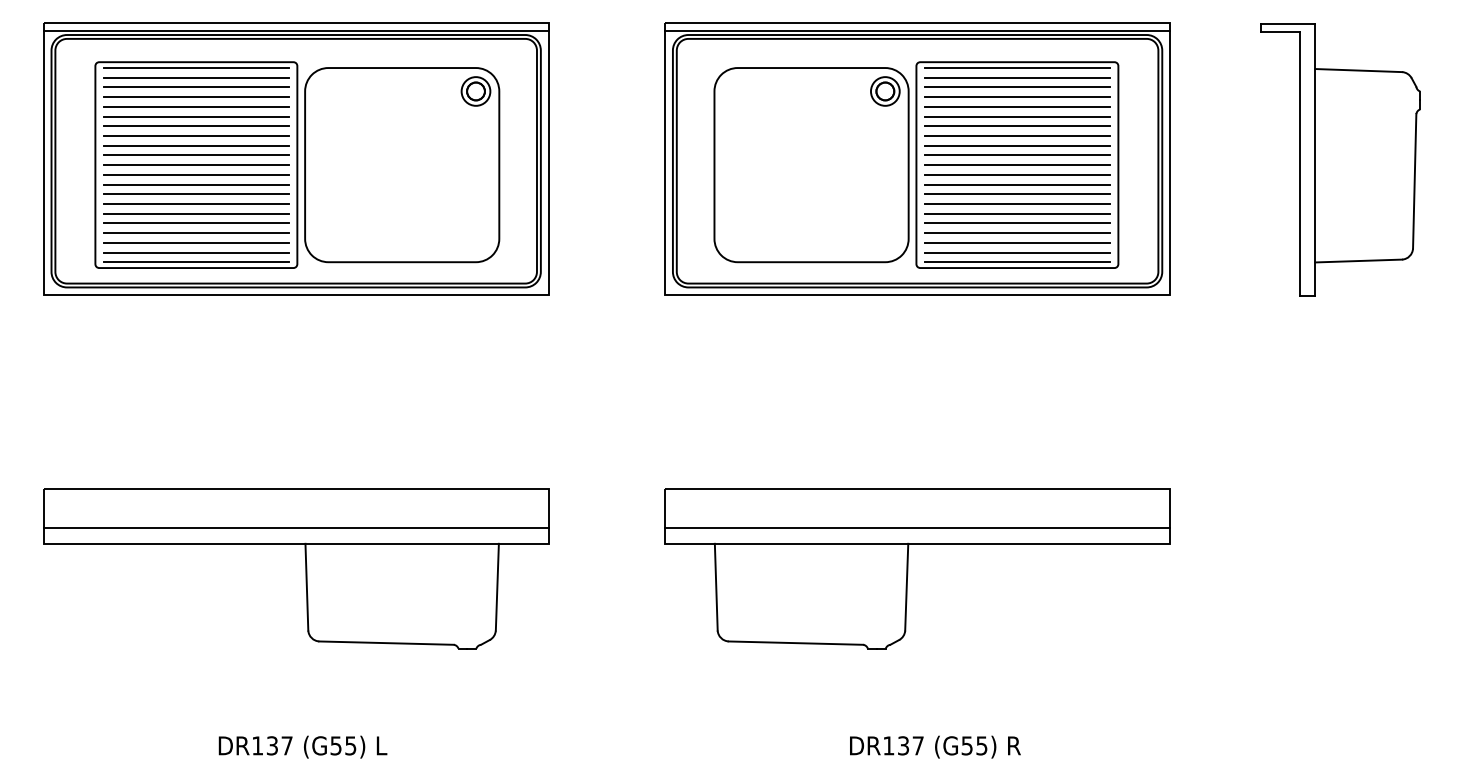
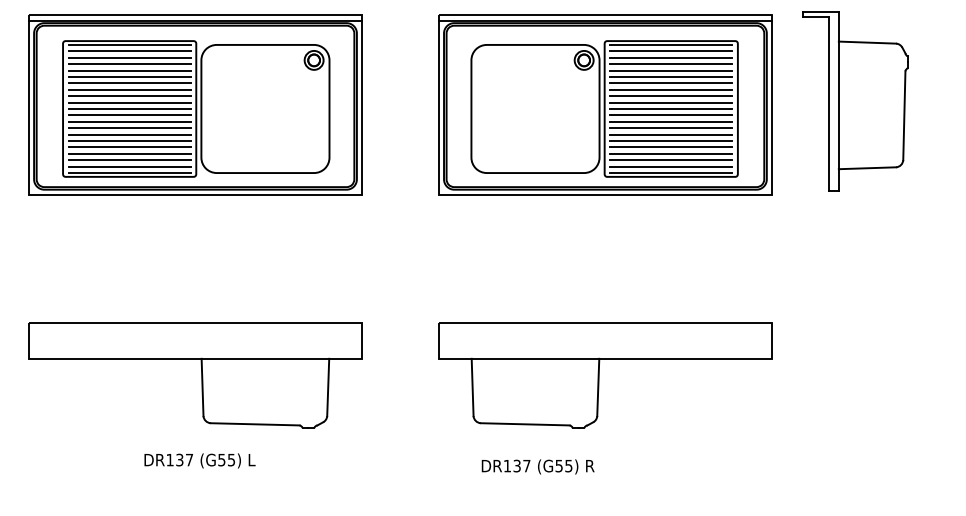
part: (1340, 159) -> (855, 101), moved
line: (296, 528) -> (195, 348), removed
line: (916, 528) -> (604, 348), removed
text: (302, 746) -> (199, 460), moved
text: (934, 746) -> (537, 466), moved

